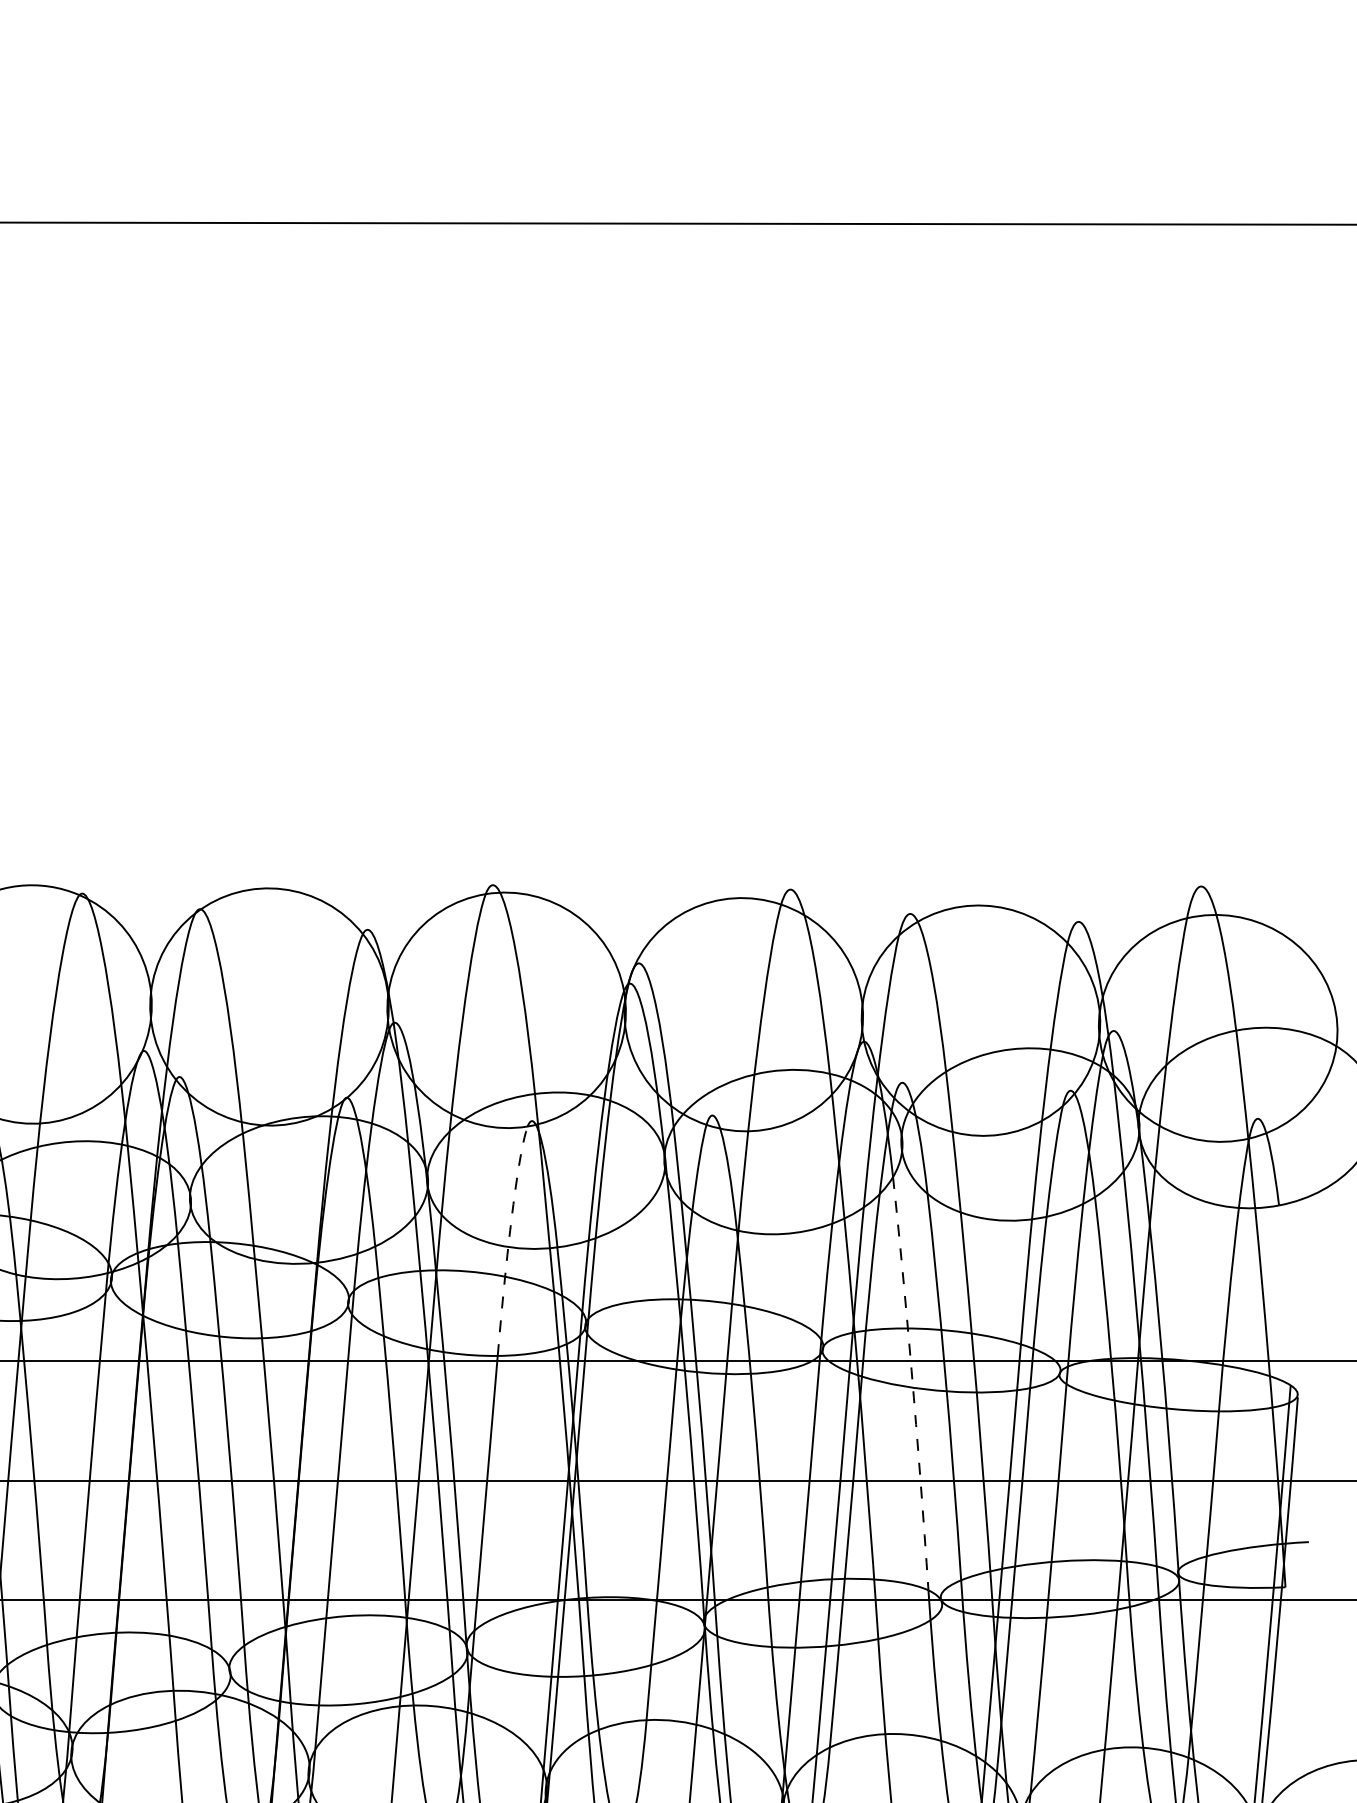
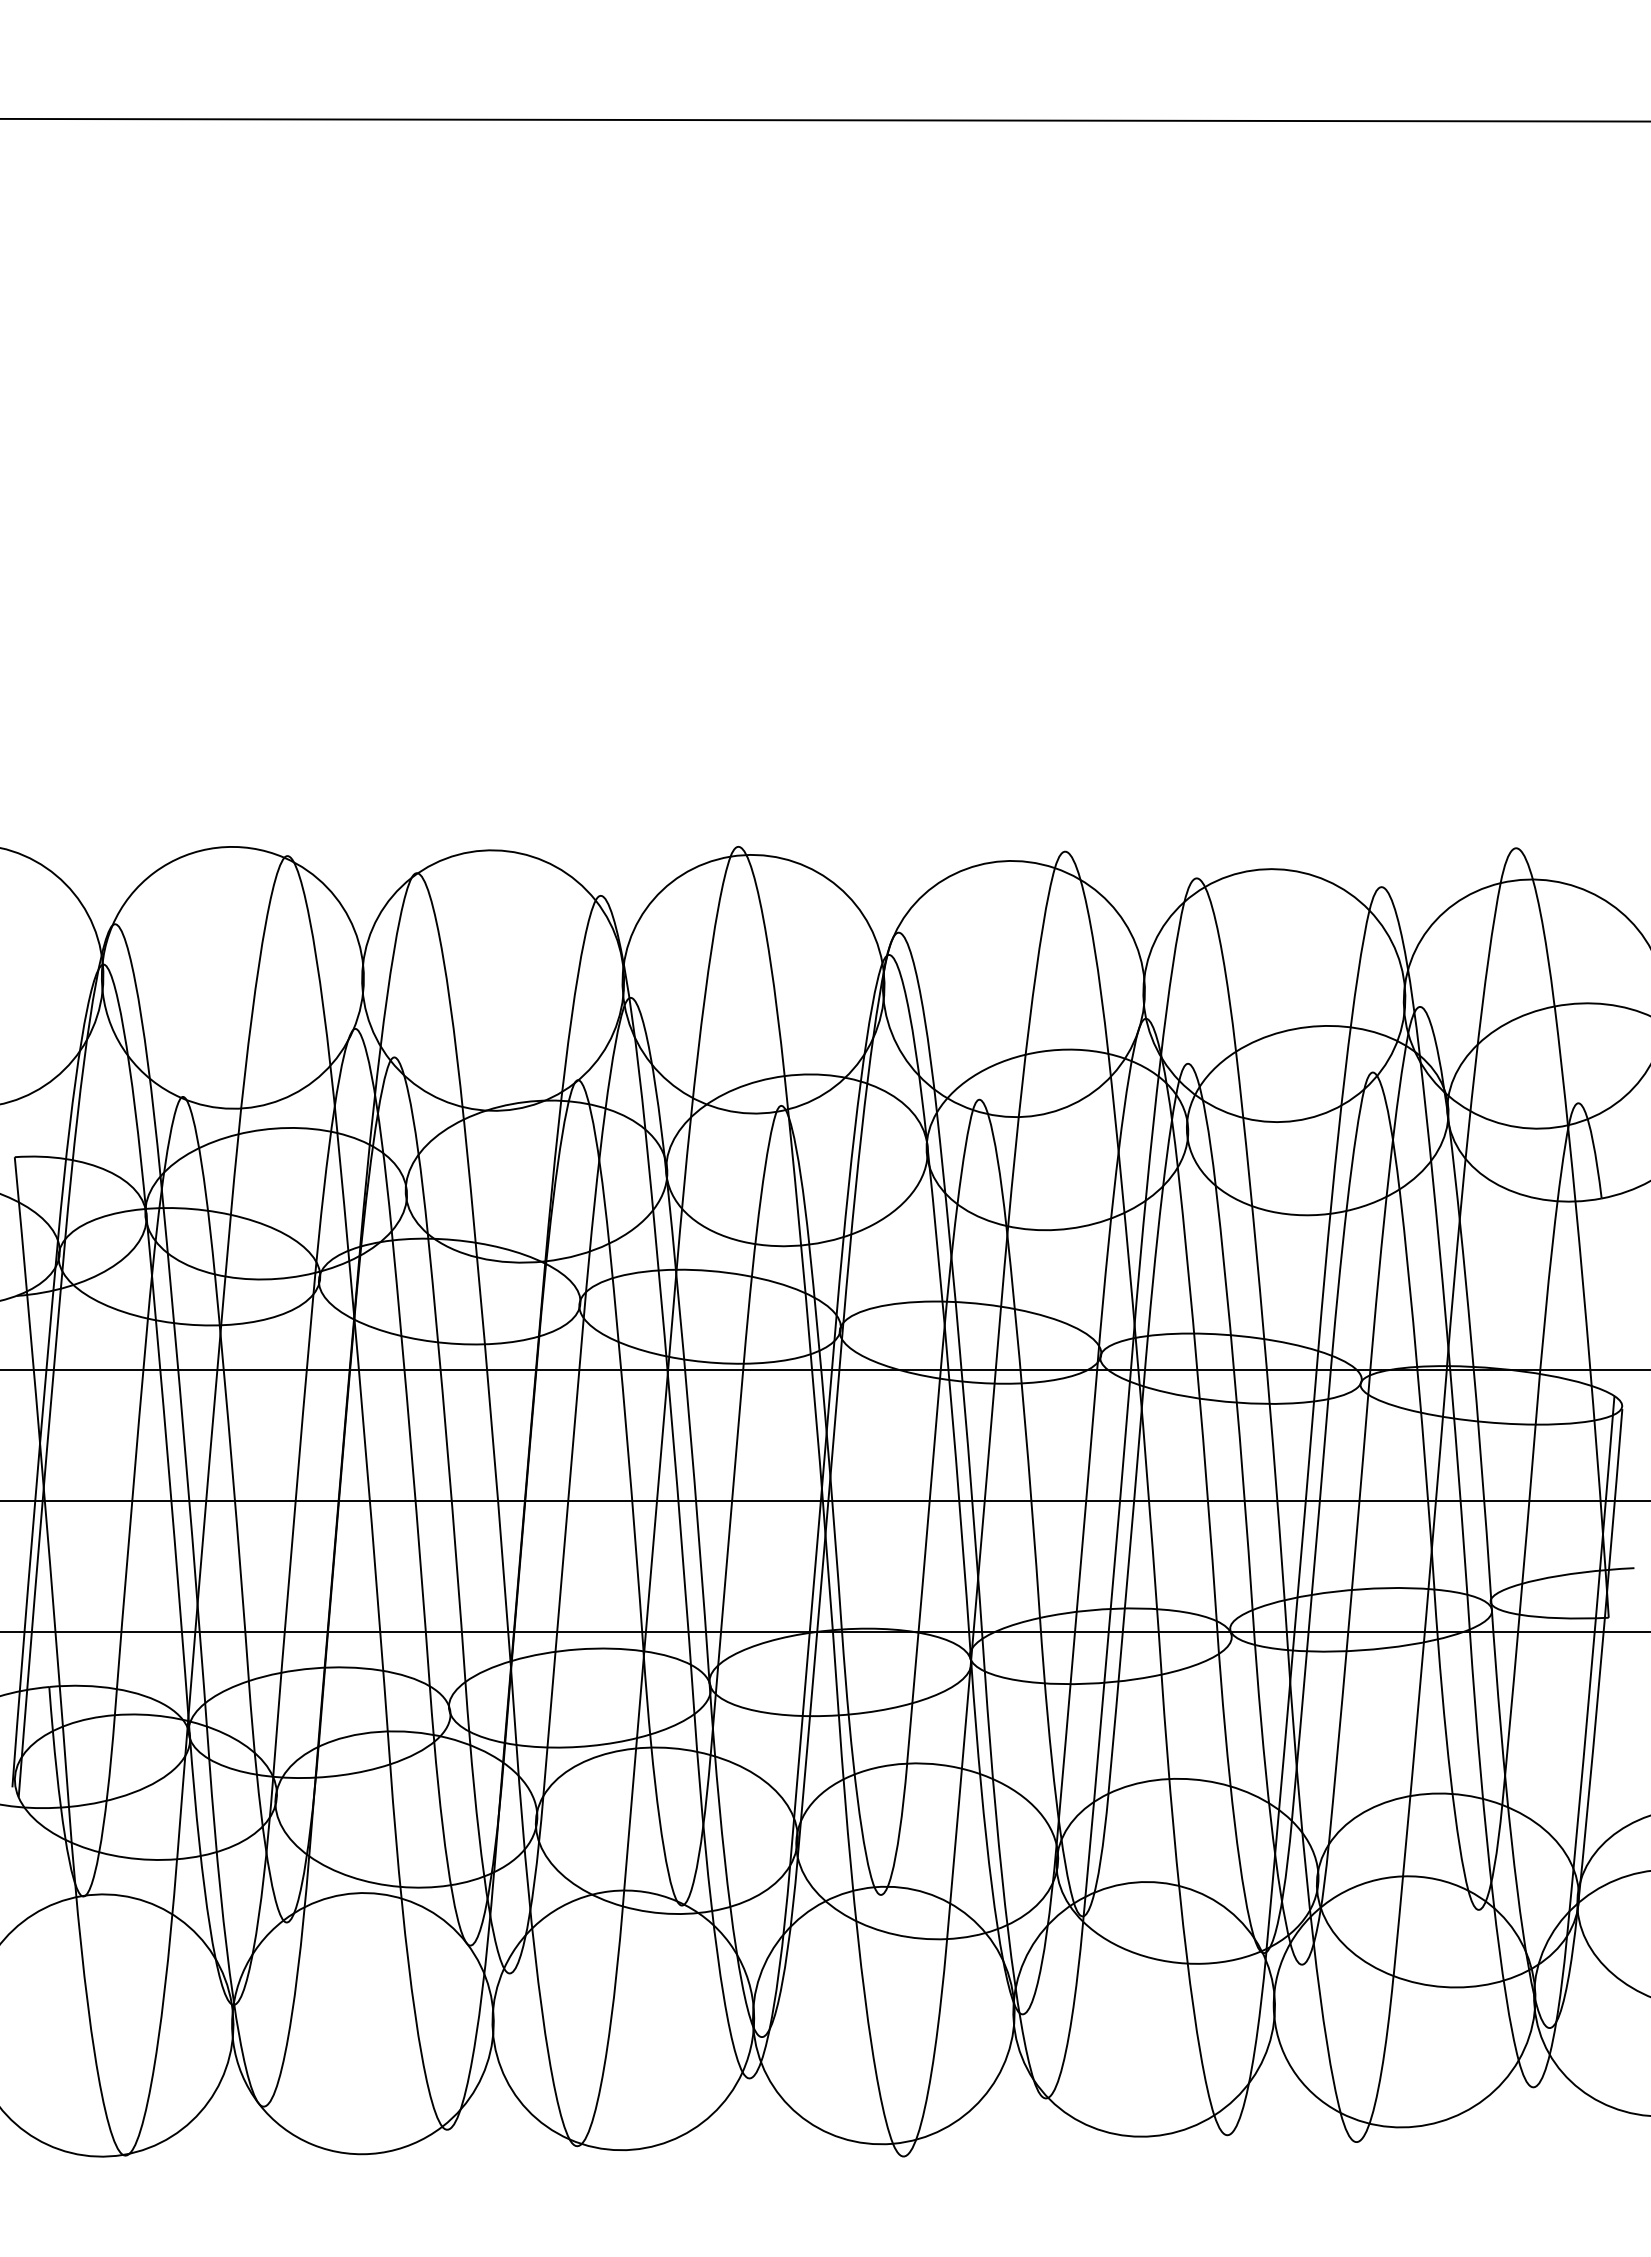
arc: (510, 1232) -> (757, 1228), dashed -> solid
arc: (911, 1379) -> (1198, 1389), dashed -> solid

